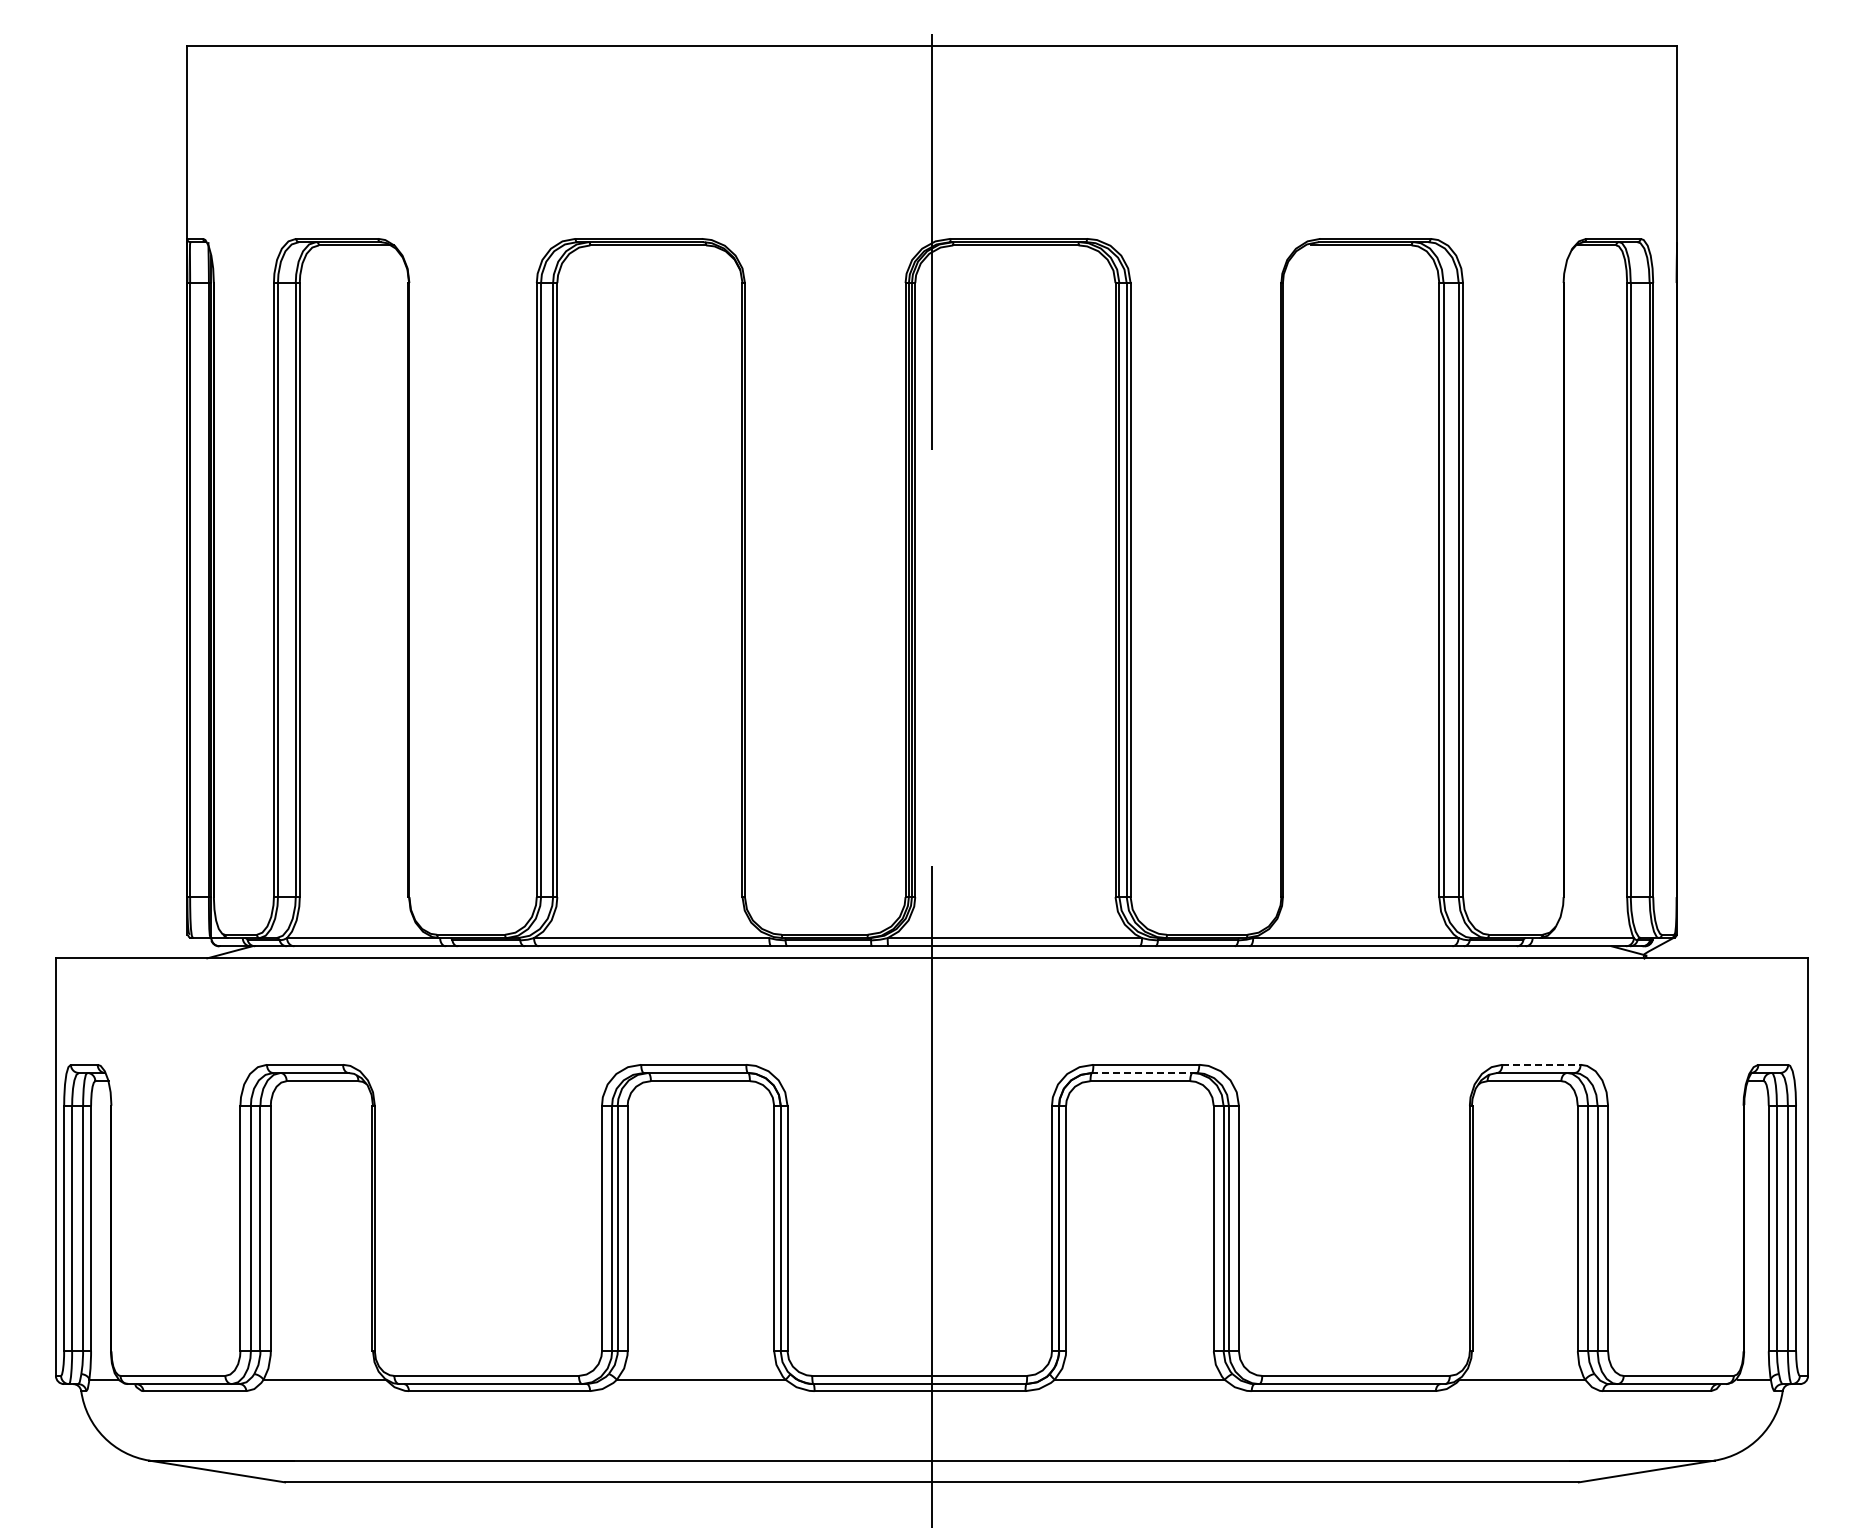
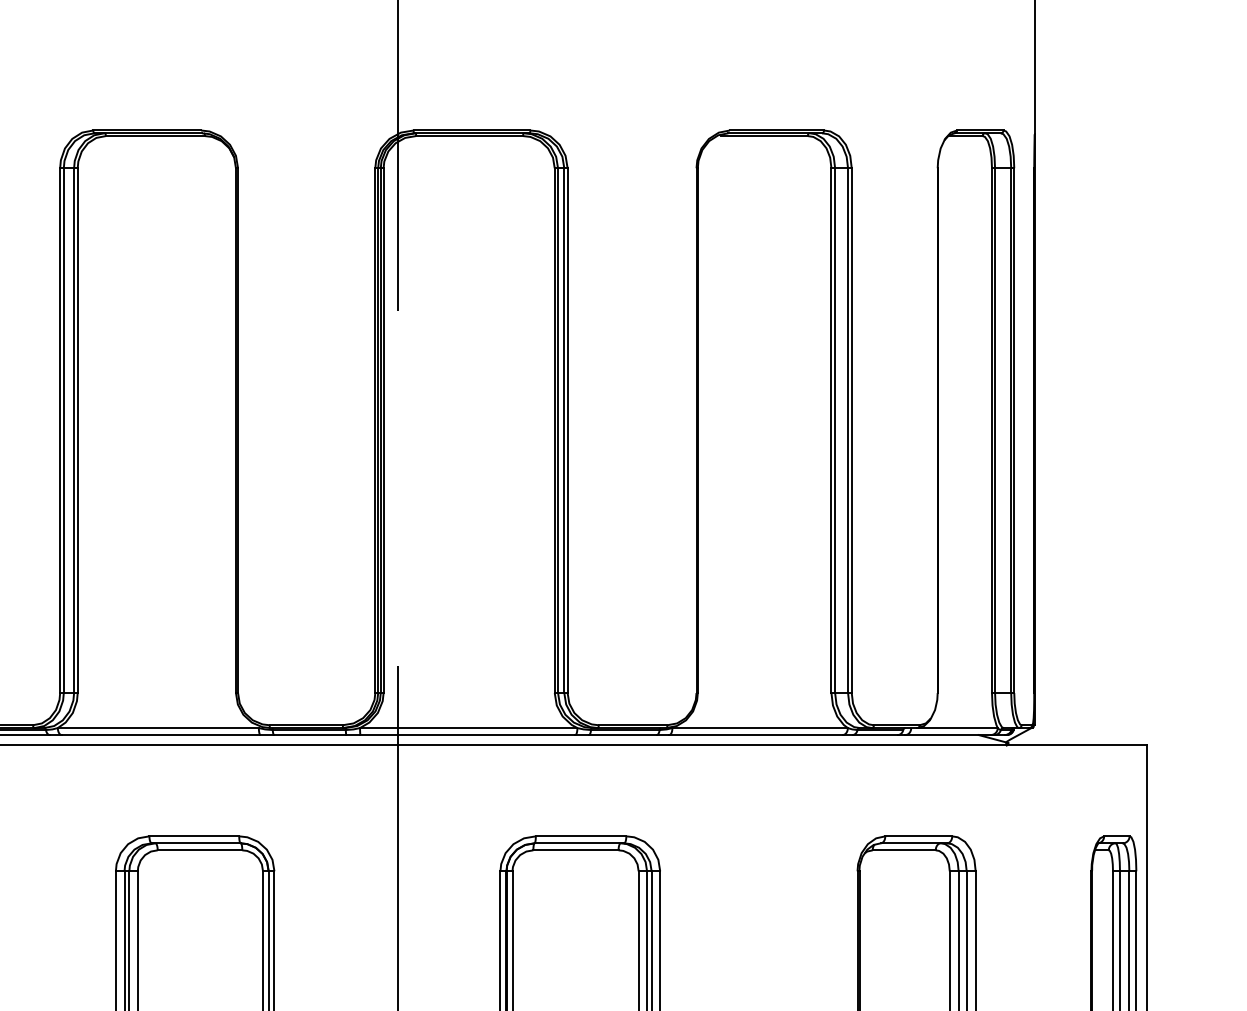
line: (1541, 1064) -> (918, 836), dashed -> solid
line: (1143, 1072) -> (578, 842), dashed -> solid

